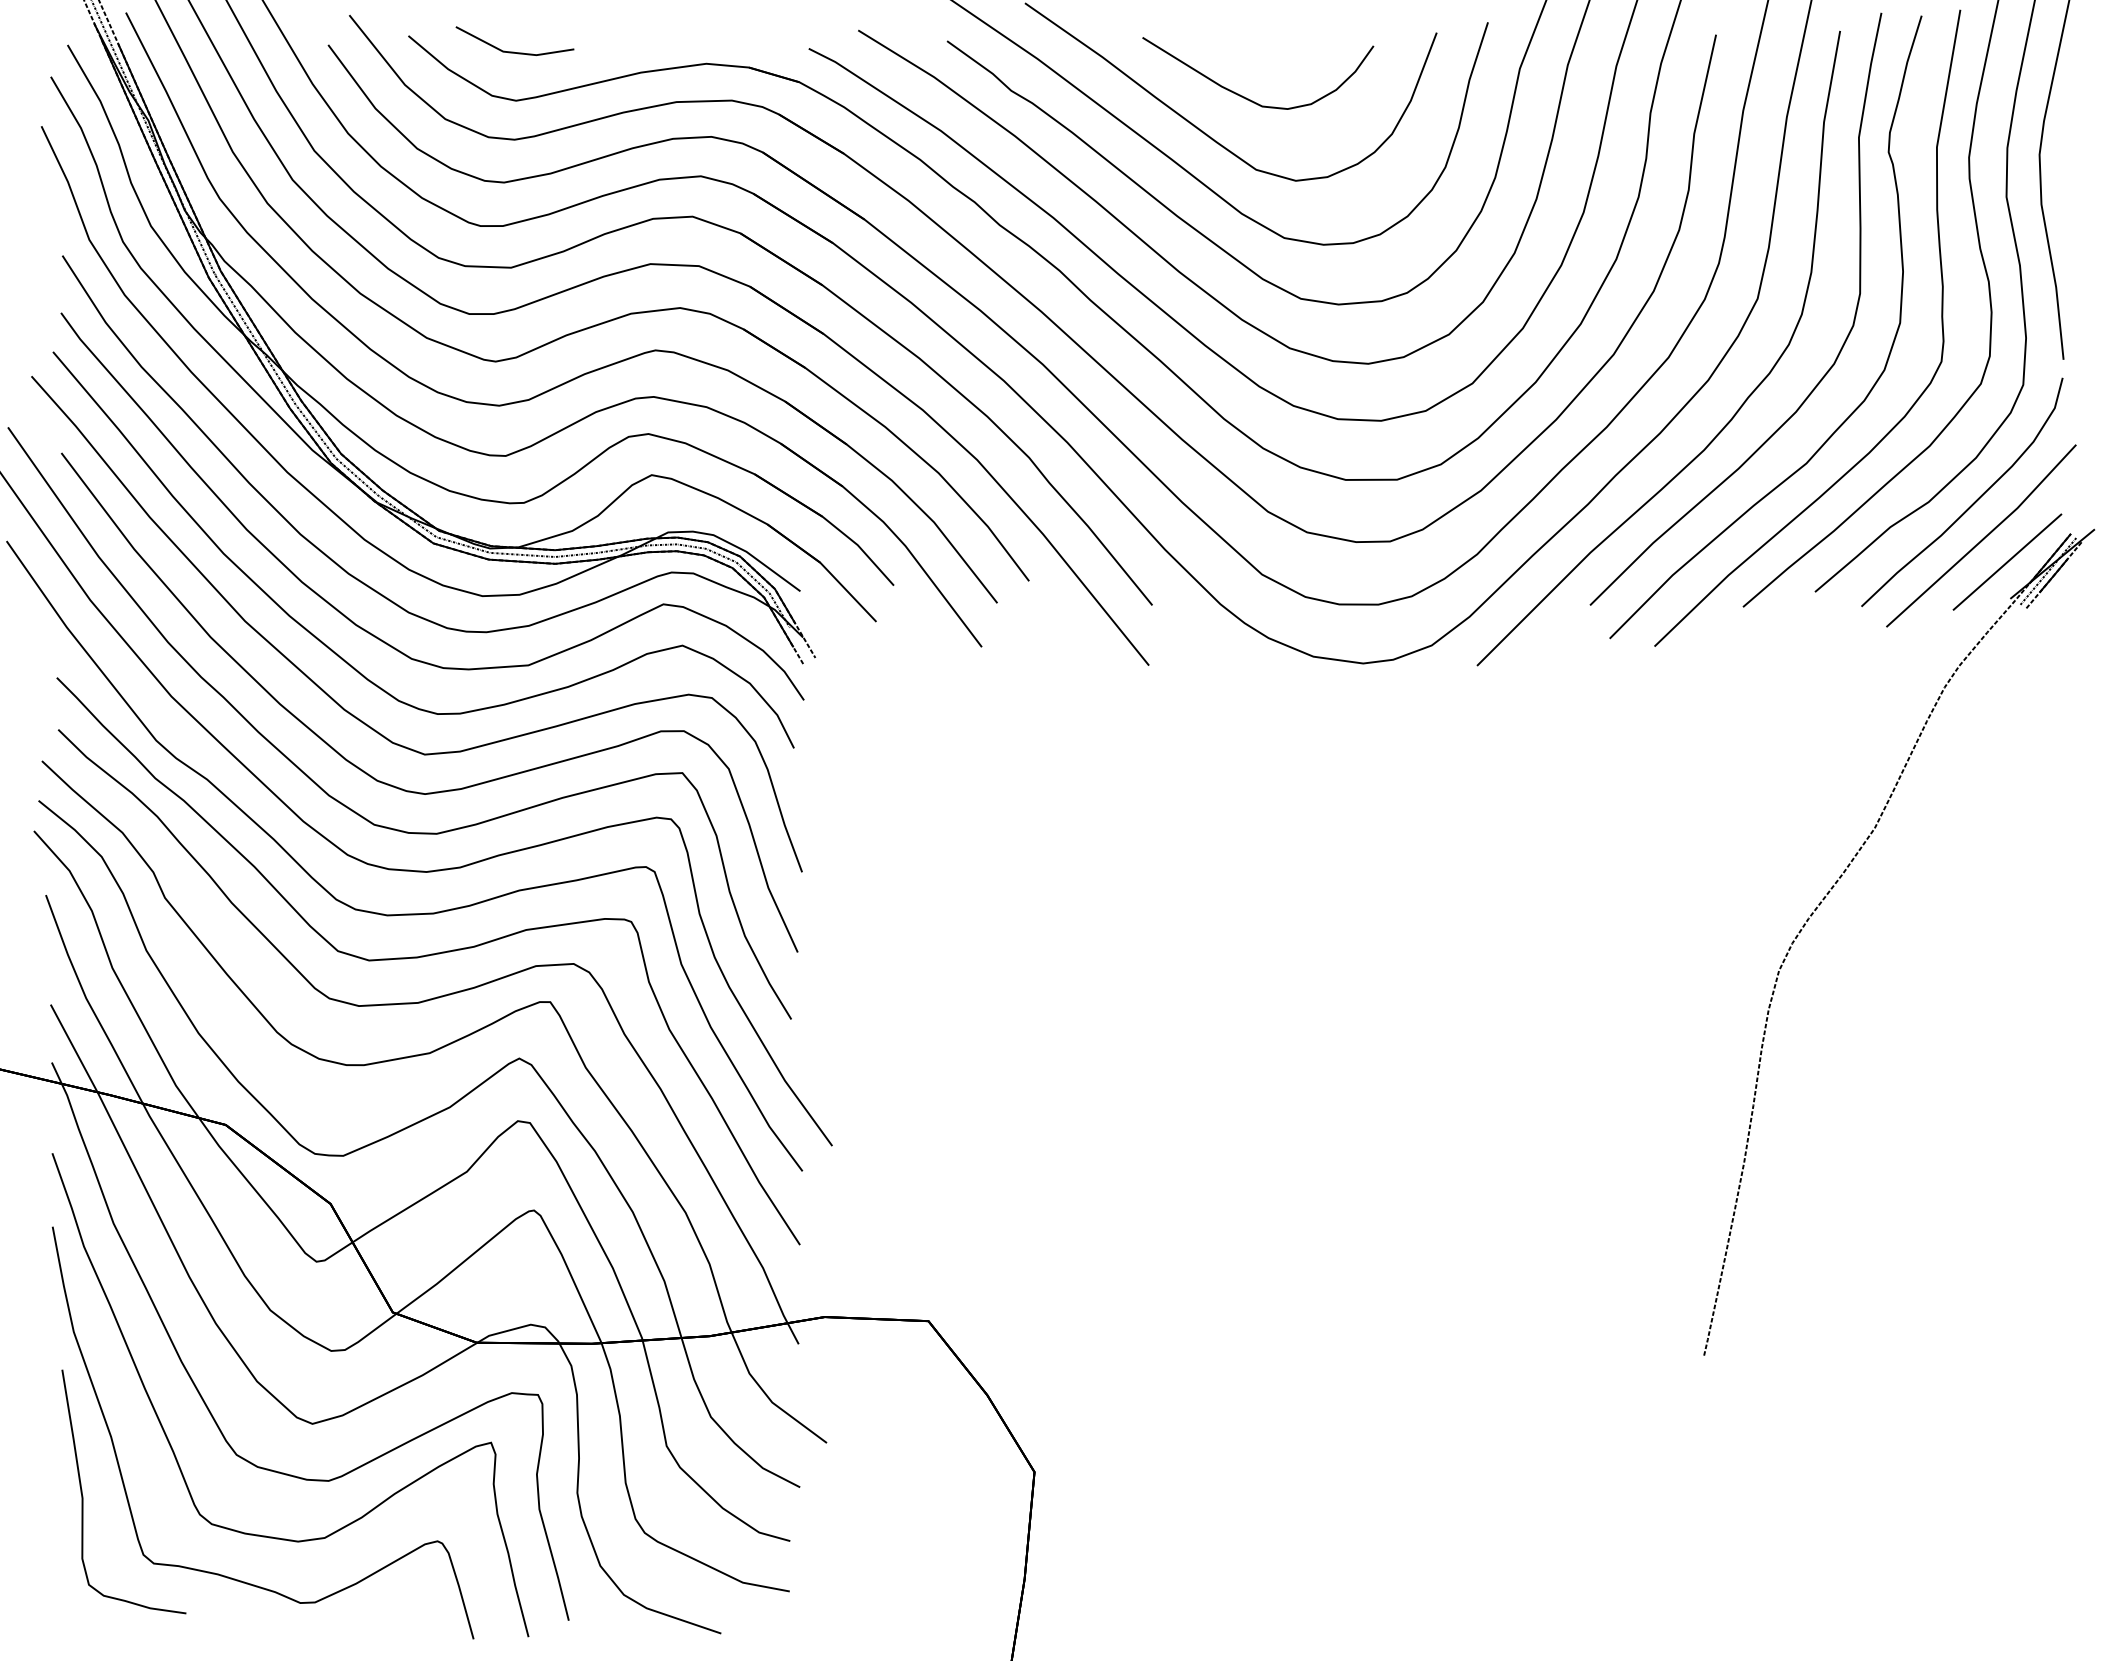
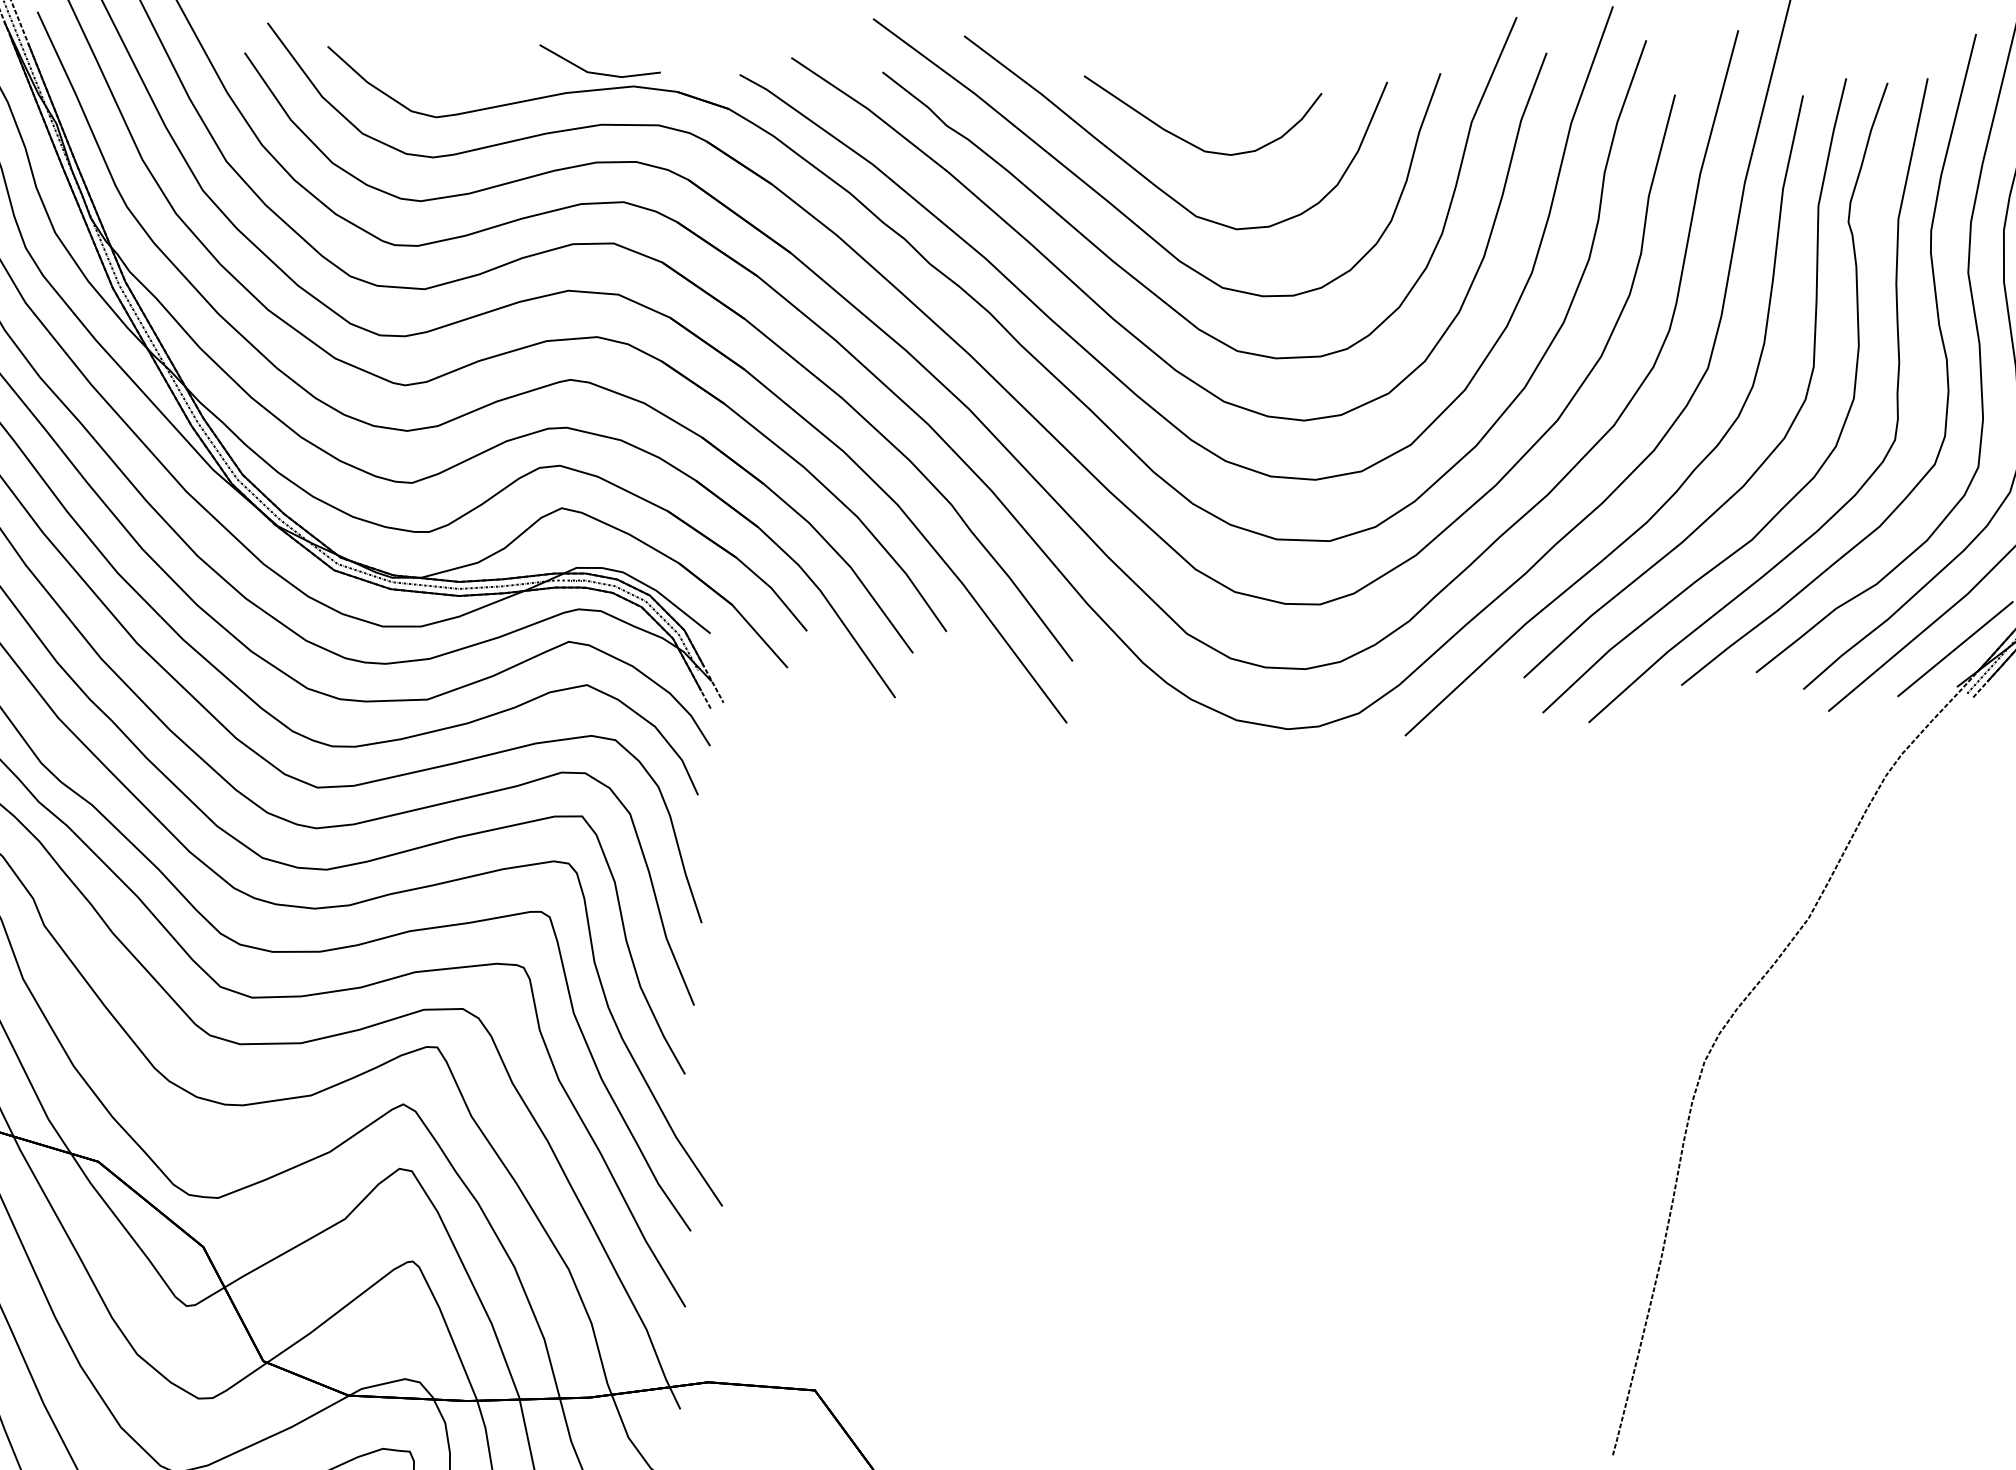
part: (514, 51) -> (599, 72), moved

